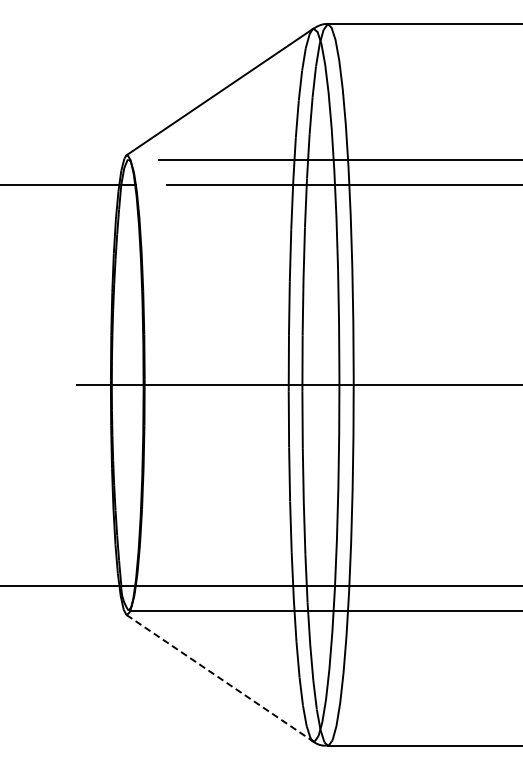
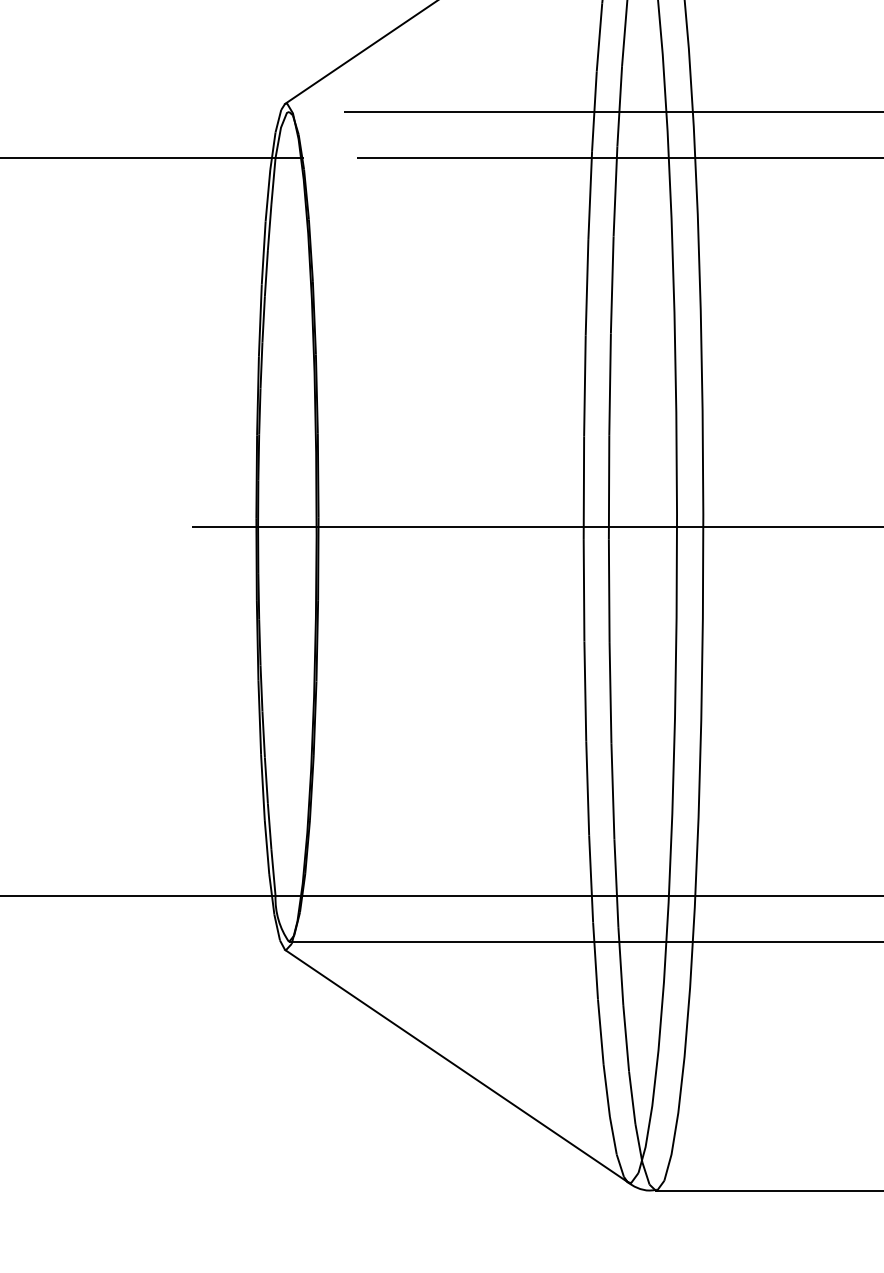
line: (219, 678) -> (456, 1066), dashed -> solid

